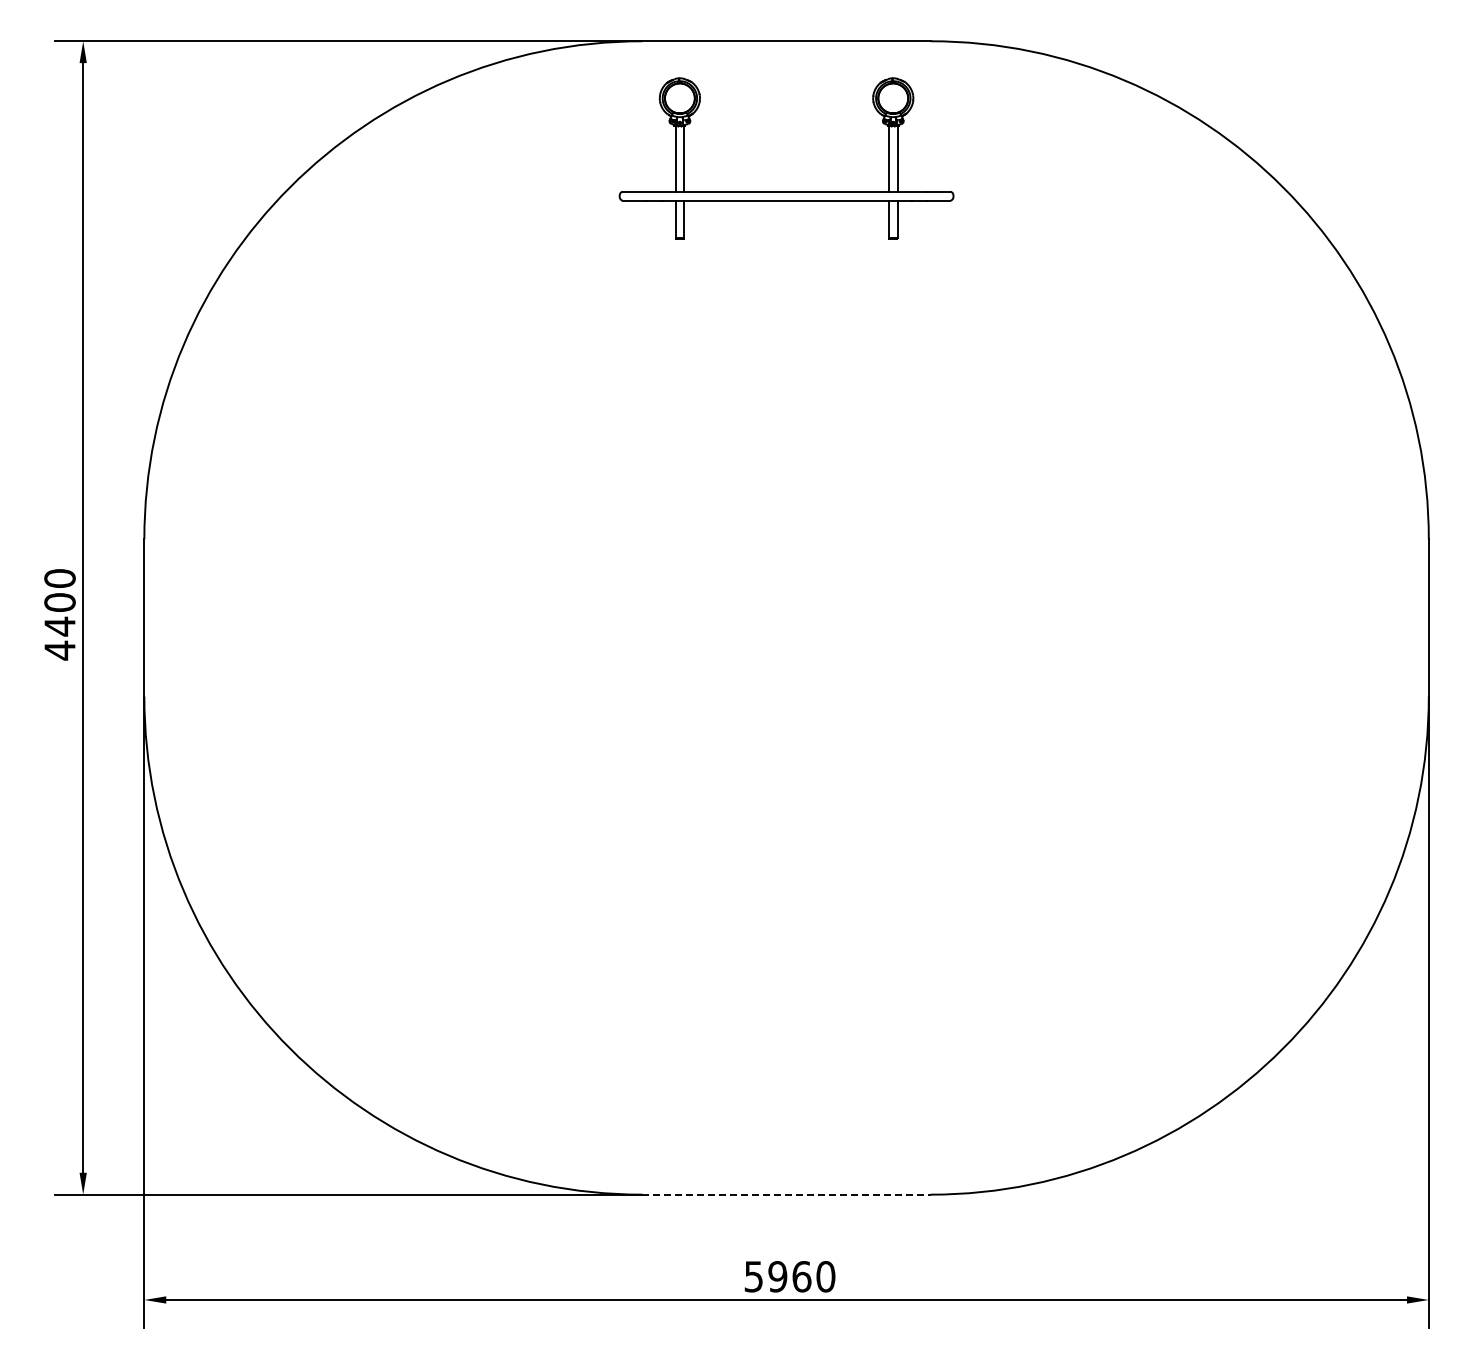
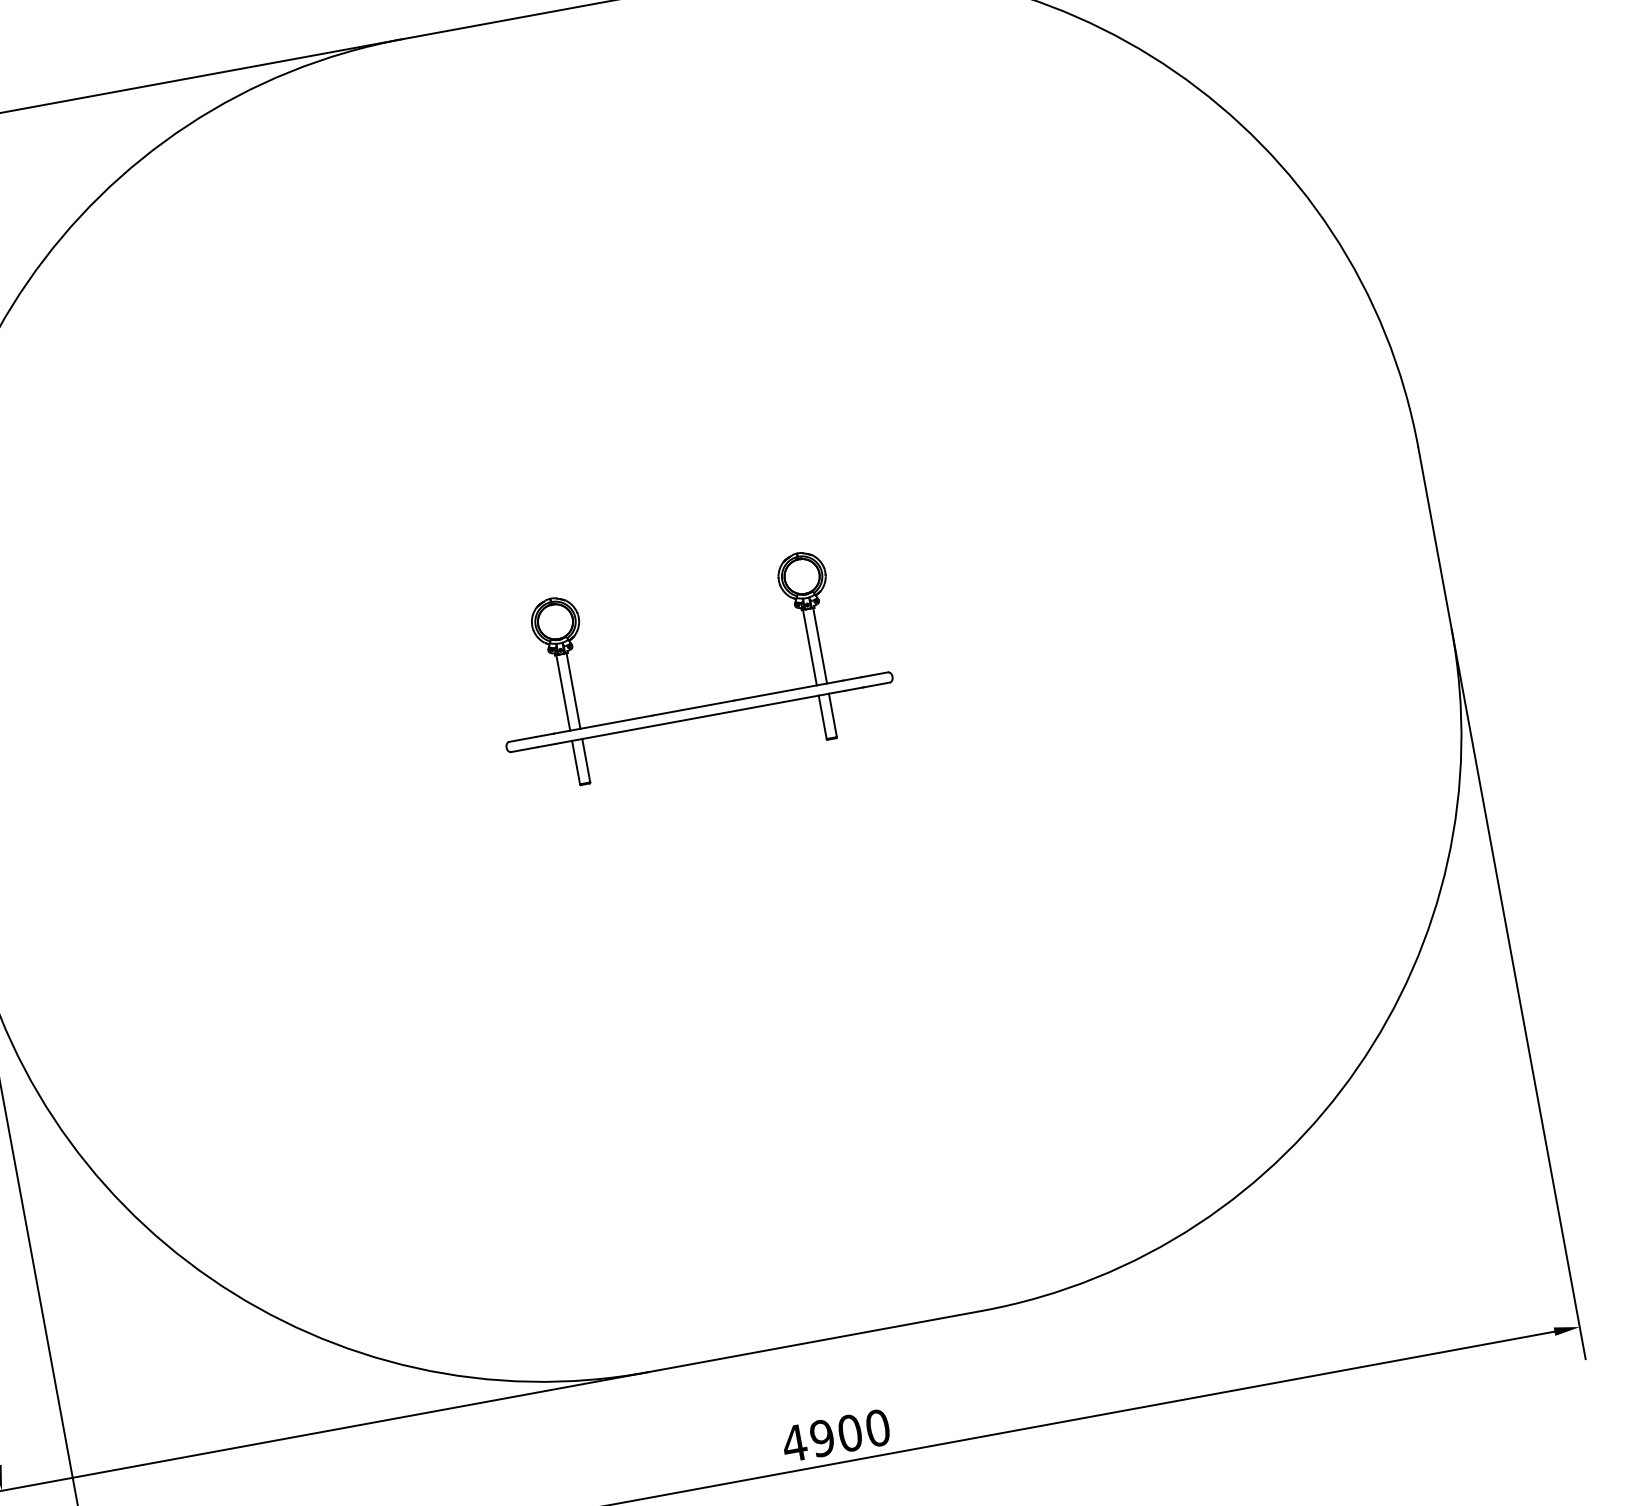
part: (786, 191) -> (698, 706), moved
line: (787, 1194) -> (816, 1341), dashed -> solid
text: (777, 1276) -> (821, 1438), 5960 -> 4900

